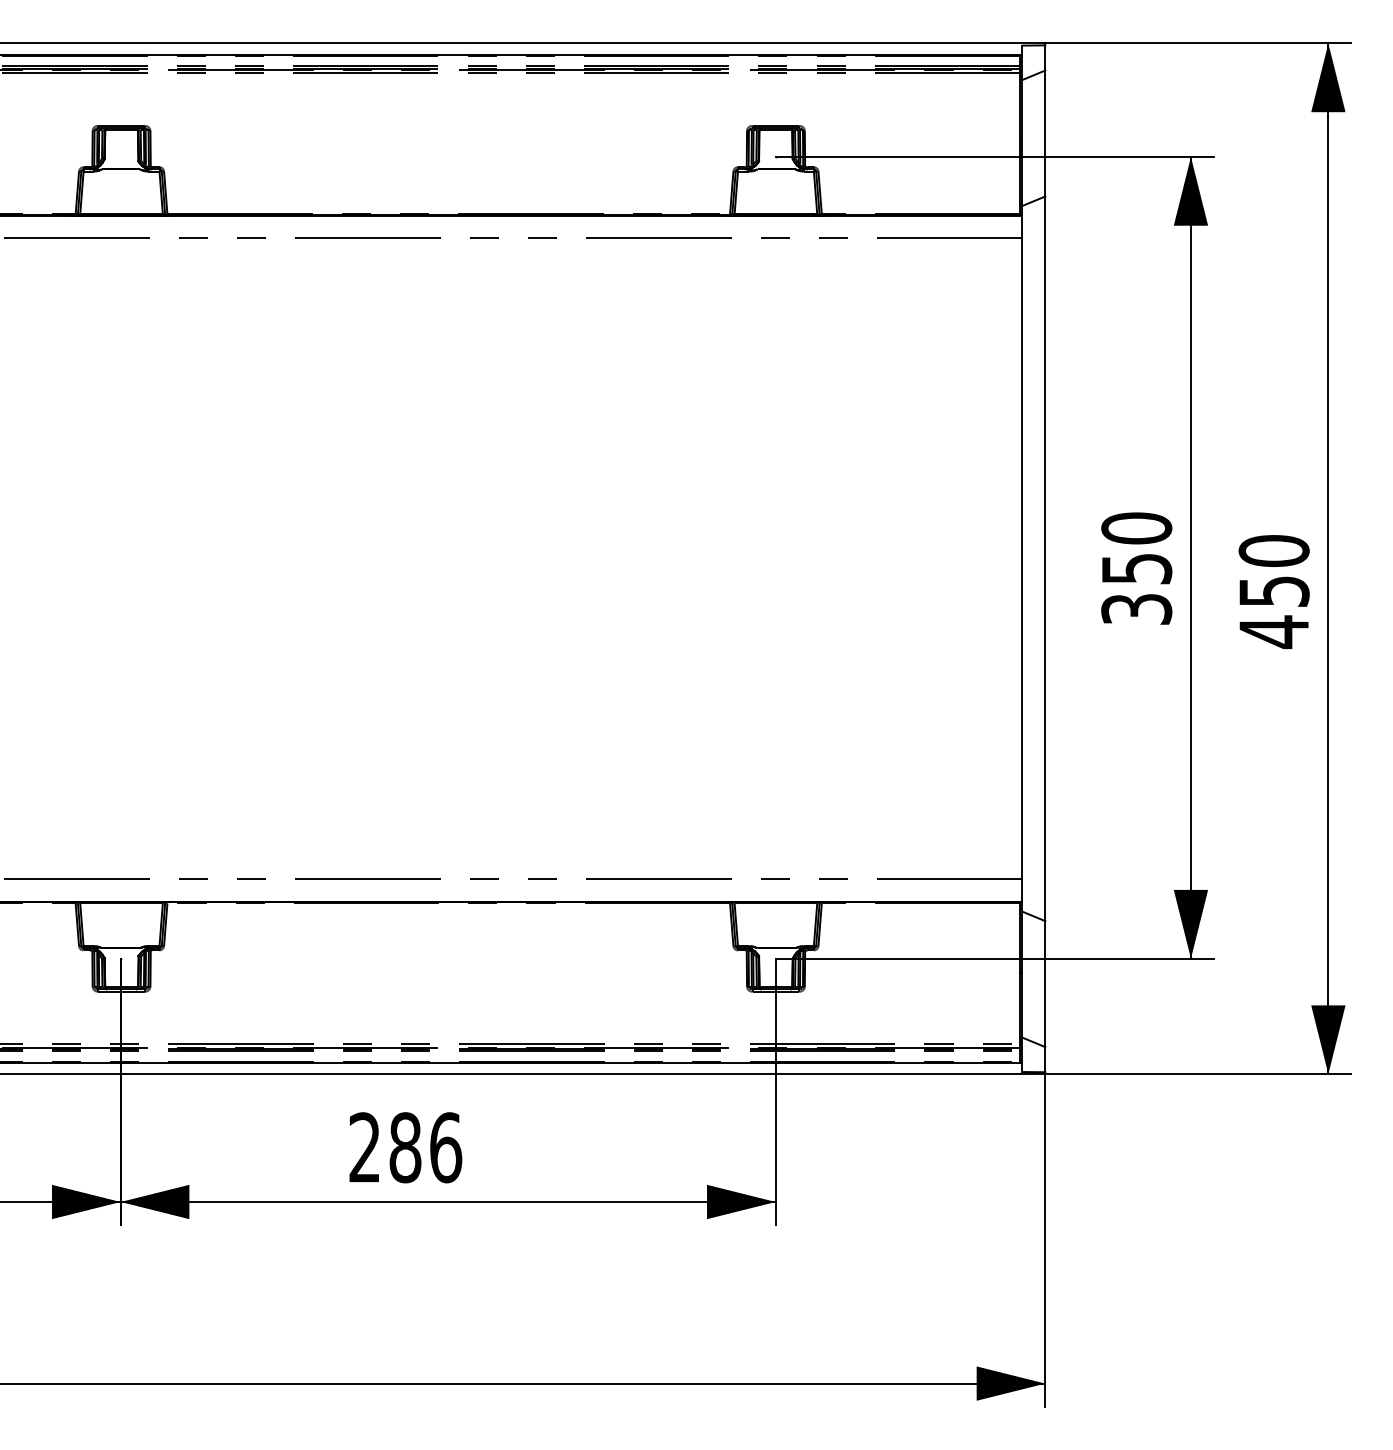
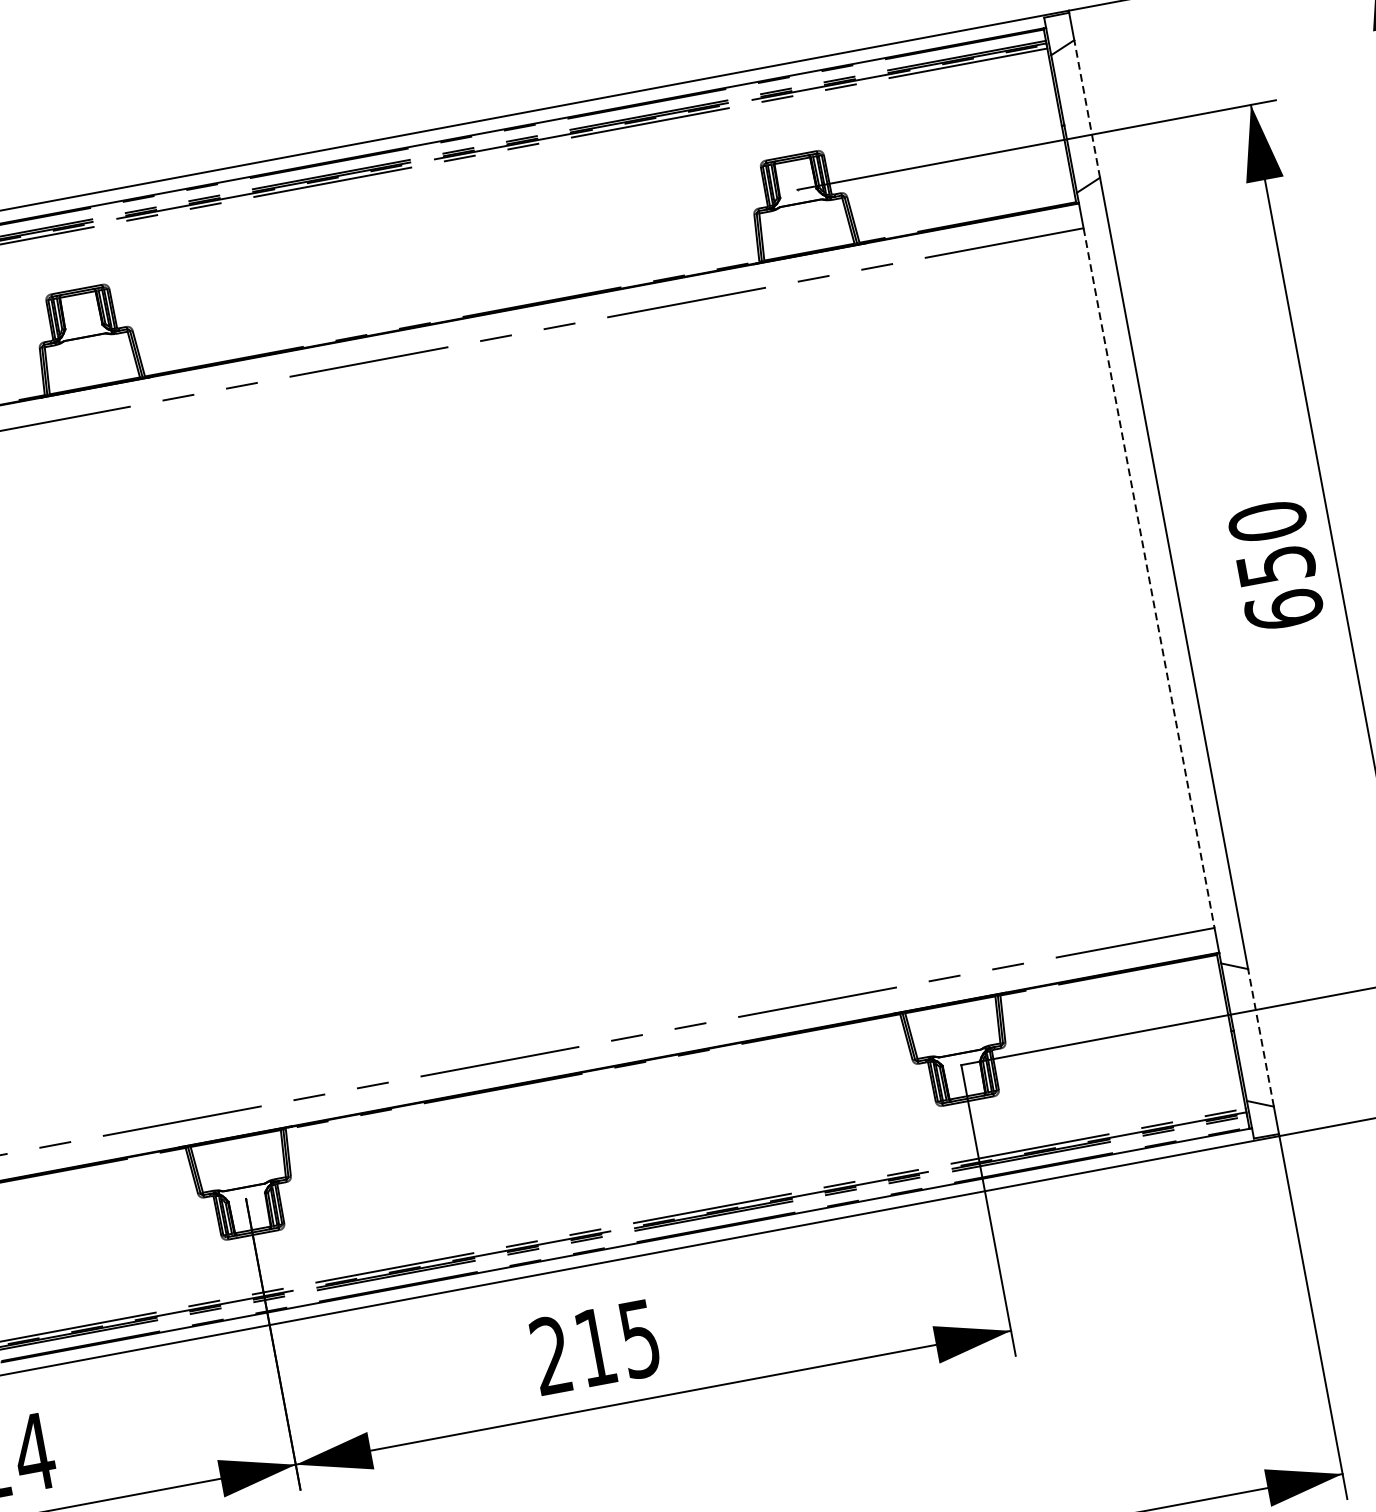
line: (1045, 133) -> (1087, 108), solid -> dashed
line: (1022, 559) -> (1149, 578), solid -> dashed
text: (1136, 609) -> (1283, 610), 350 -> 650
line: (1045, 984) -> (1261, 1038), solid -> dashed
text: (425, 1147) -> (617, 1342), 286 -> 215

